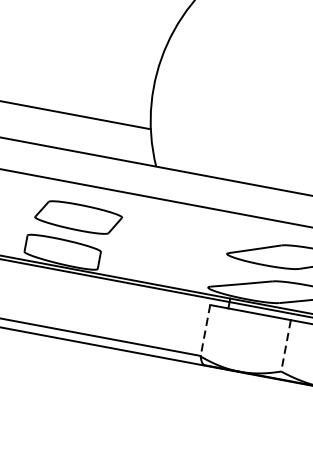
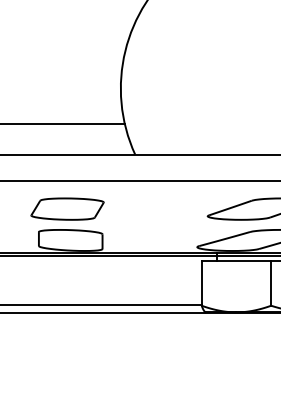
part: (78, 216) -> (67, 208), moved
line: (204, 331) -> (201, 284), dashed -> solid
line: (286, 346) -> (271, 284), dashed -> solid

